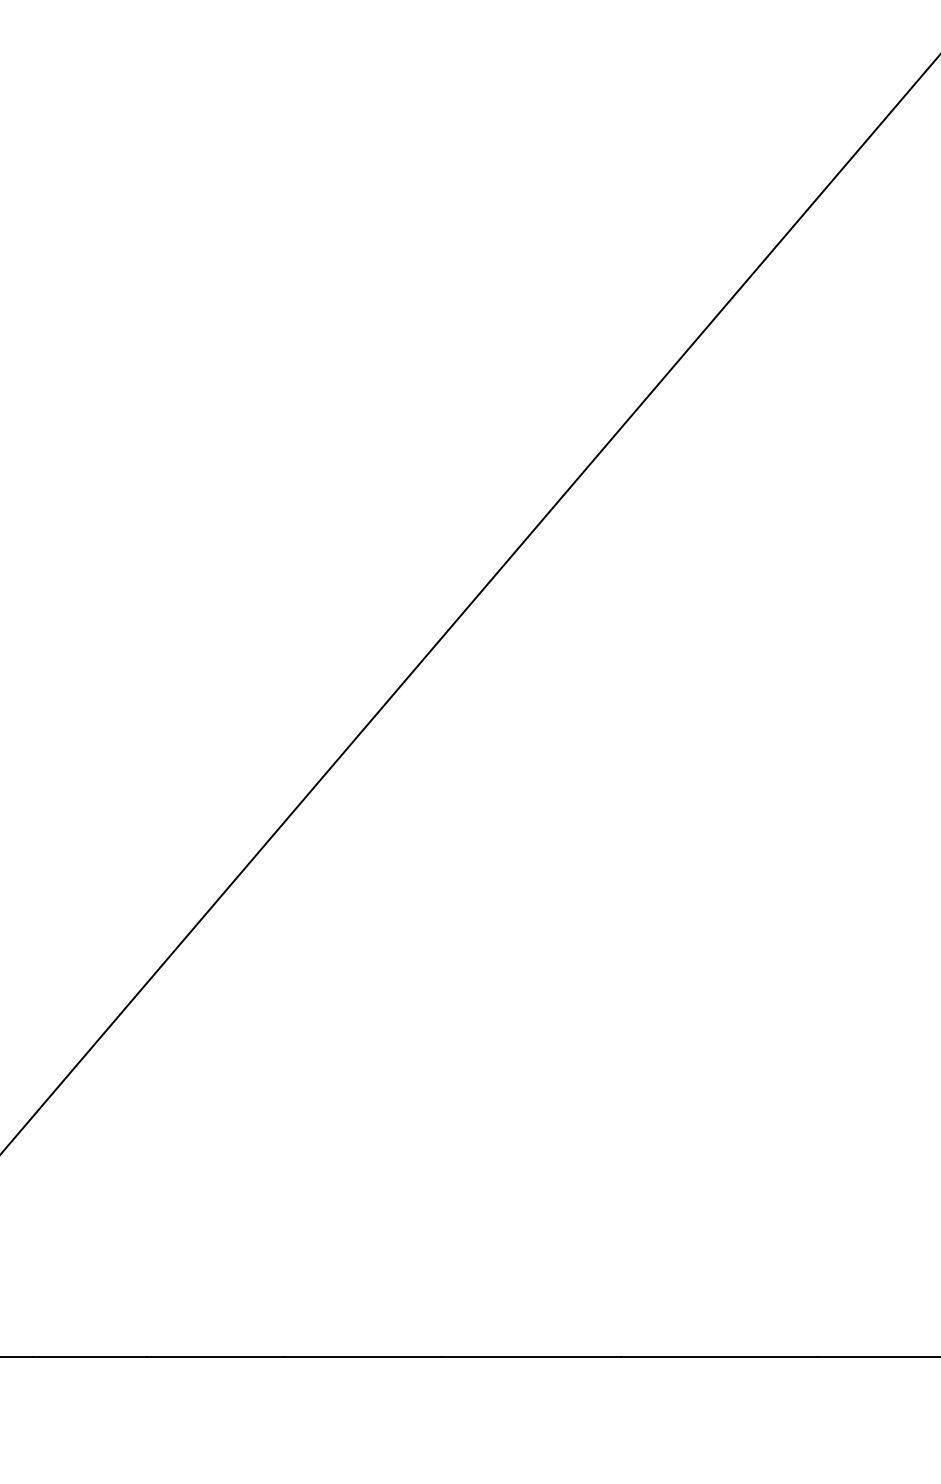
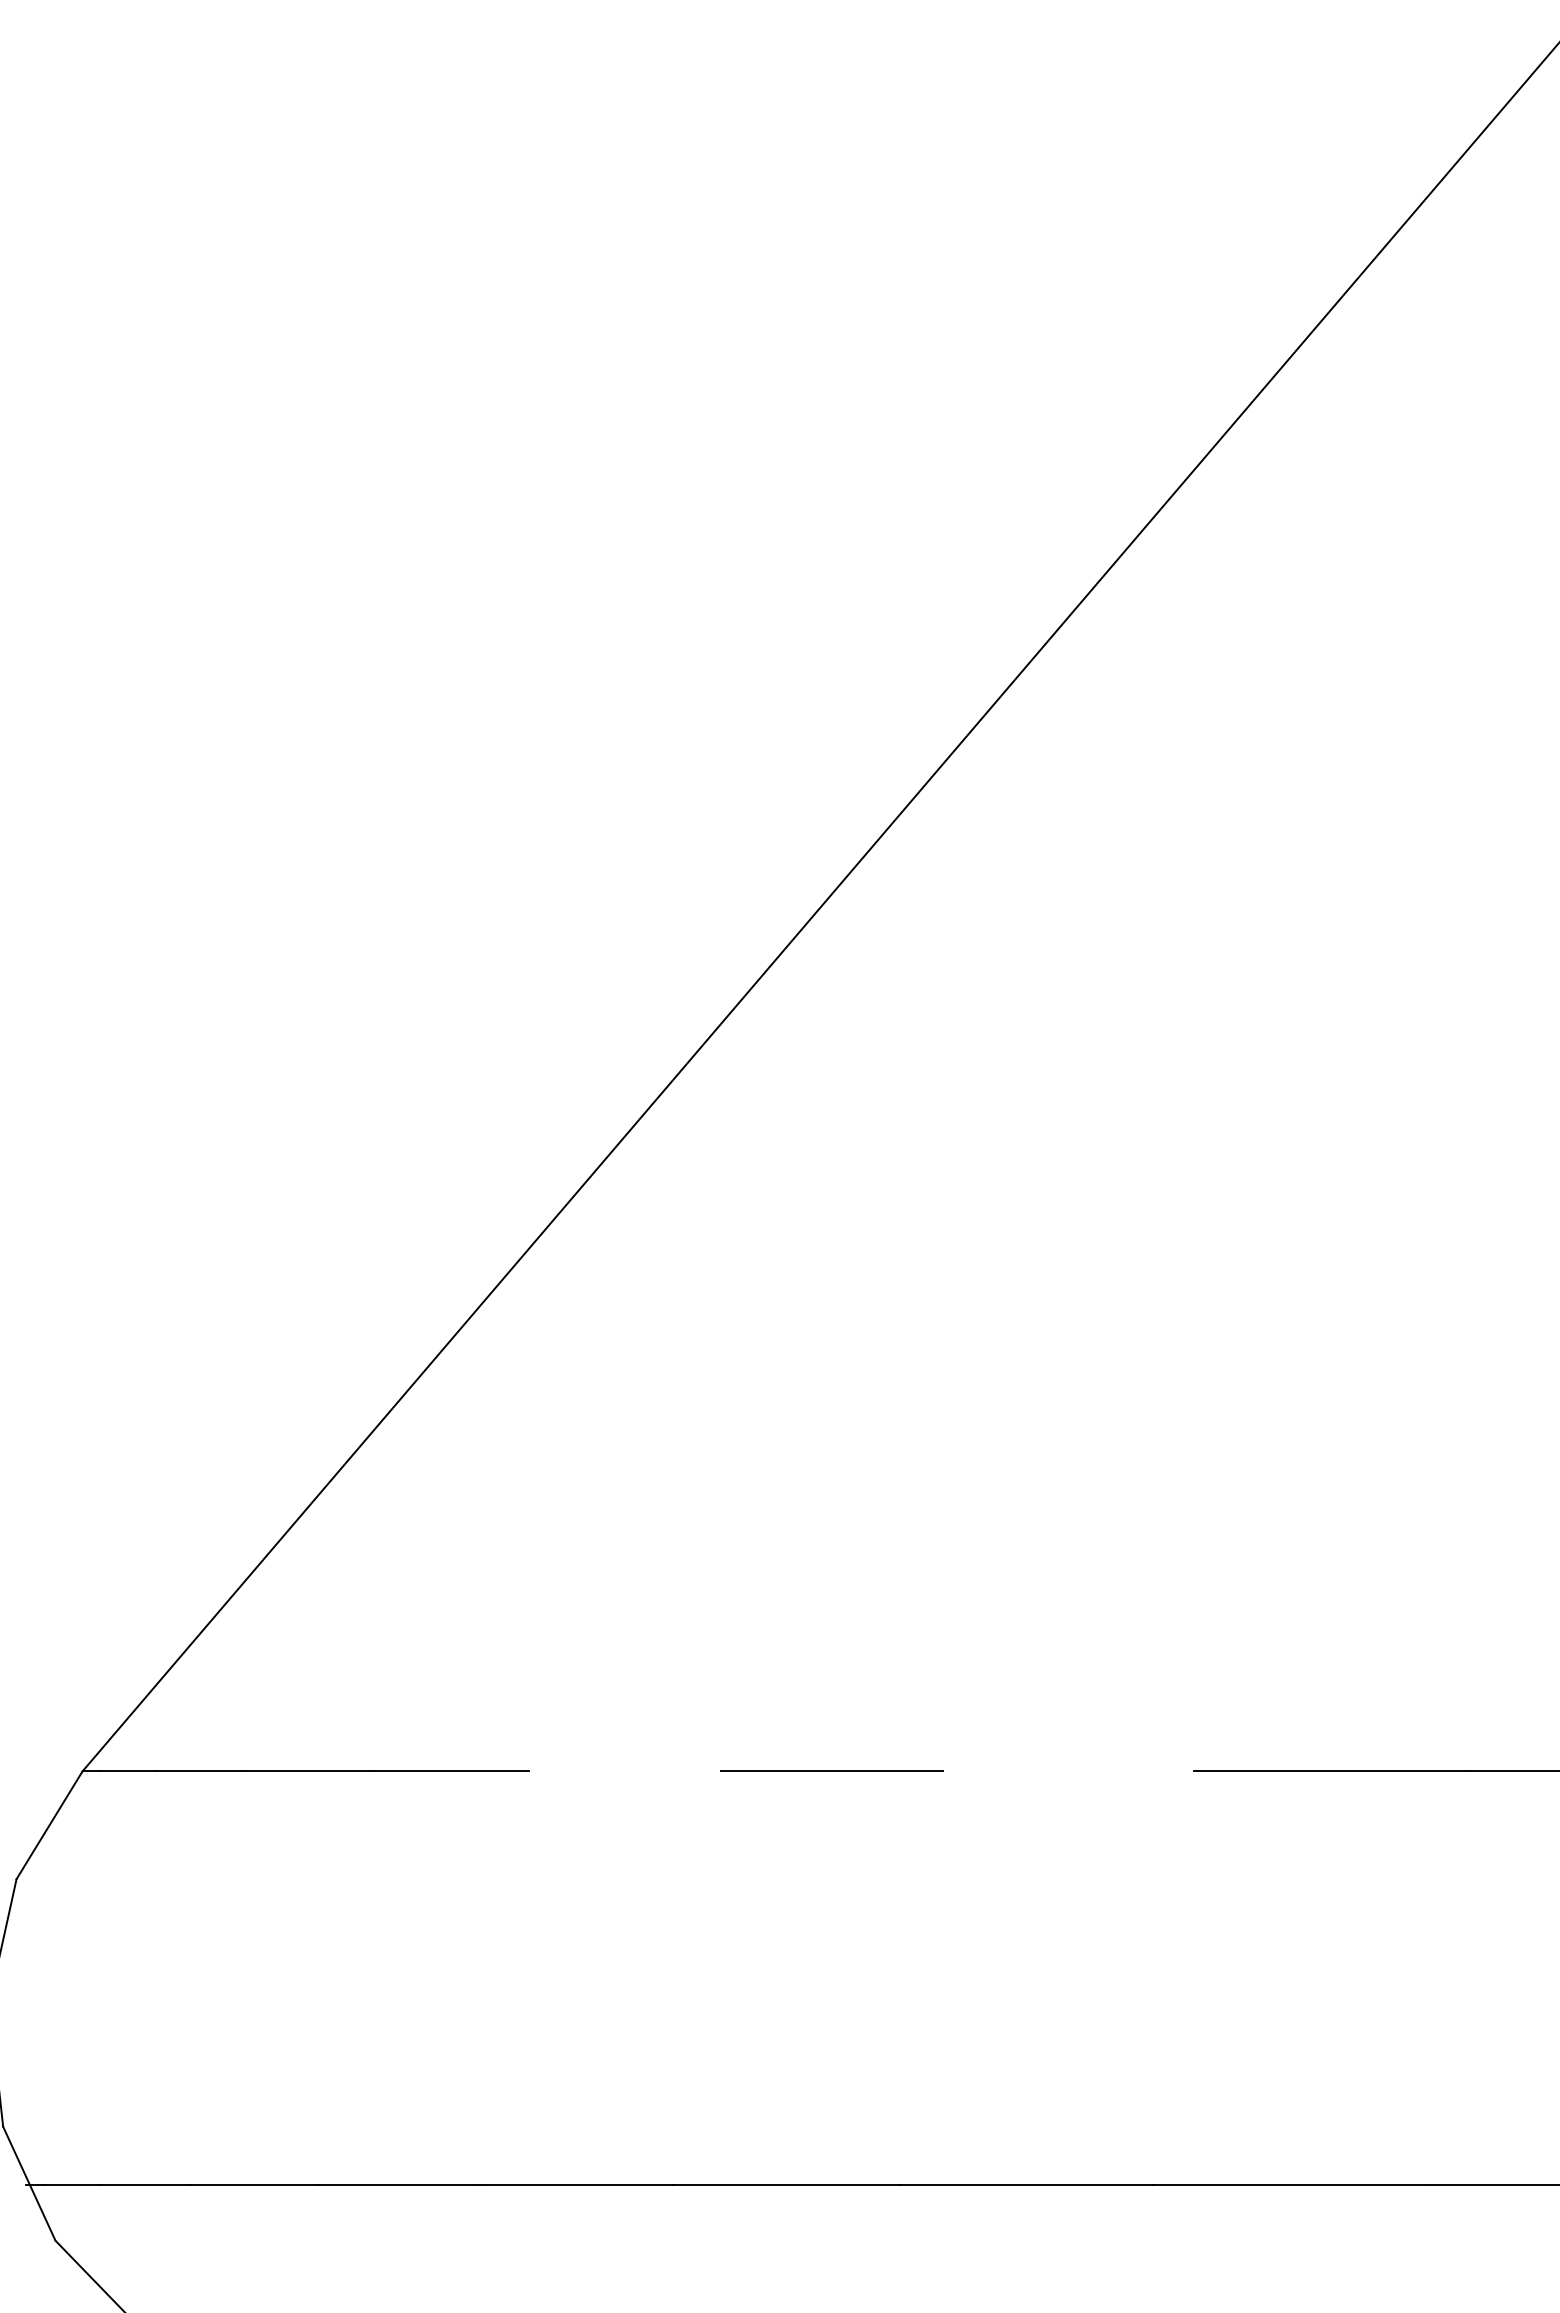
line: (215, 1357) -> (625, 1771), removed
line: (531, 1357) -> (1068, 1771), removed

